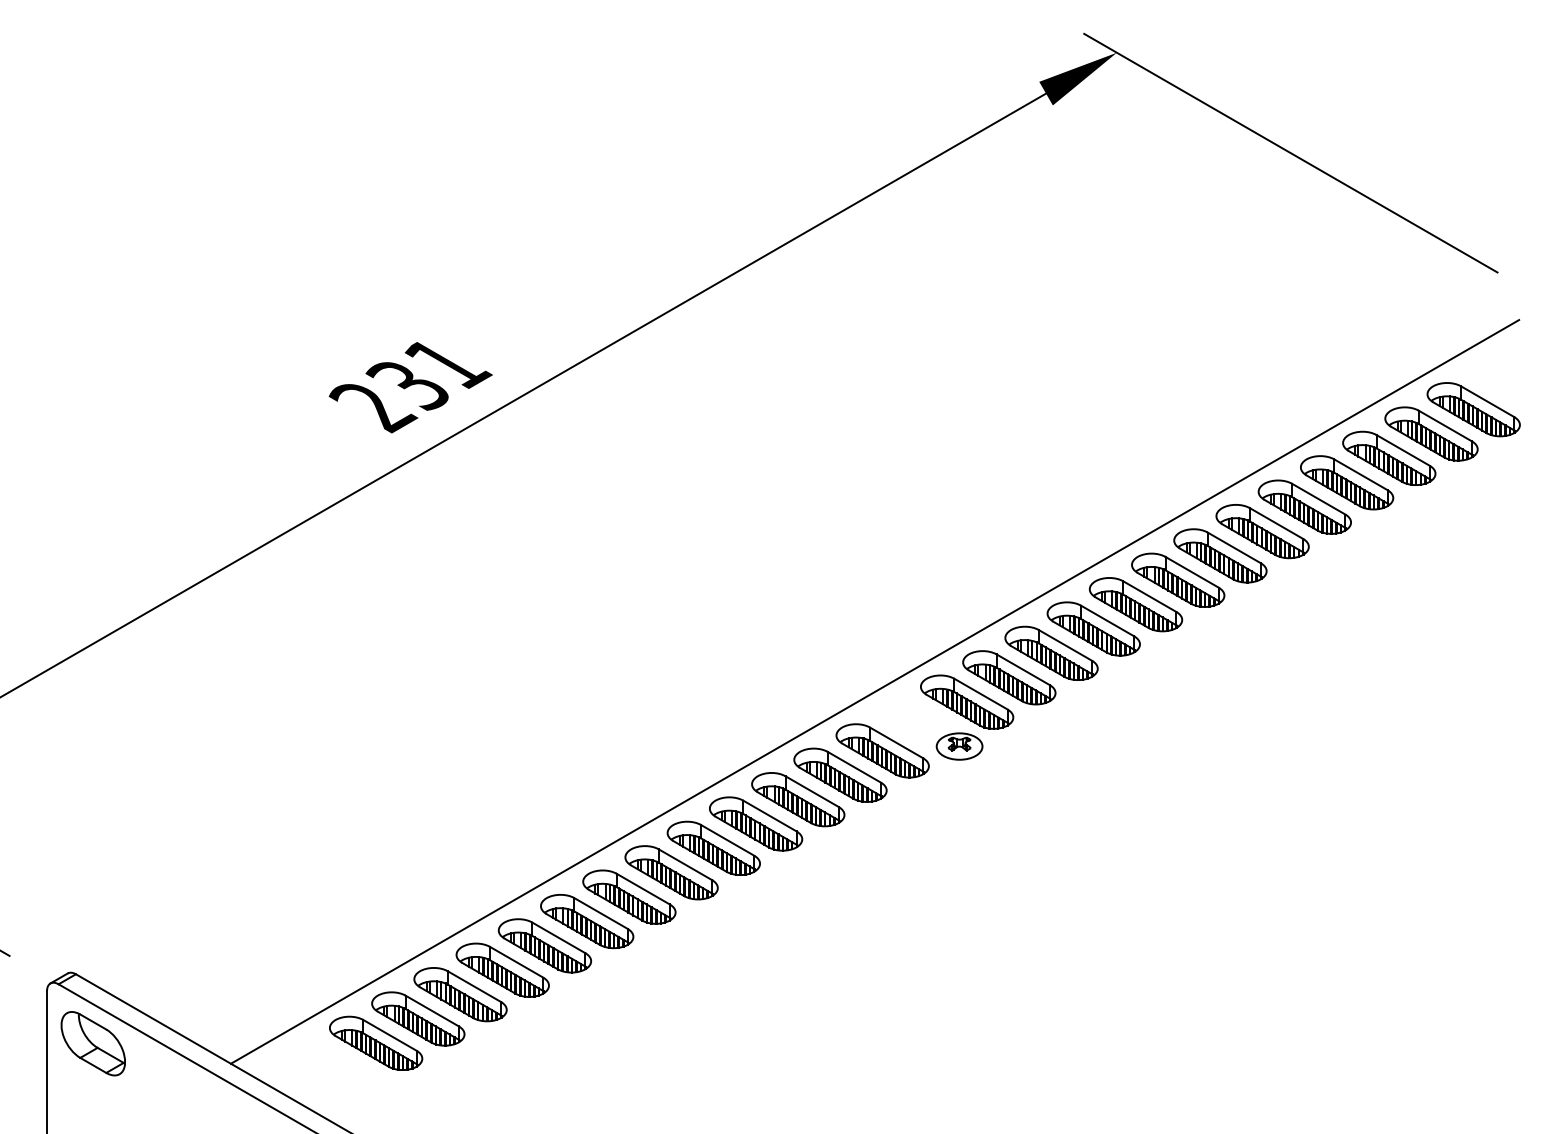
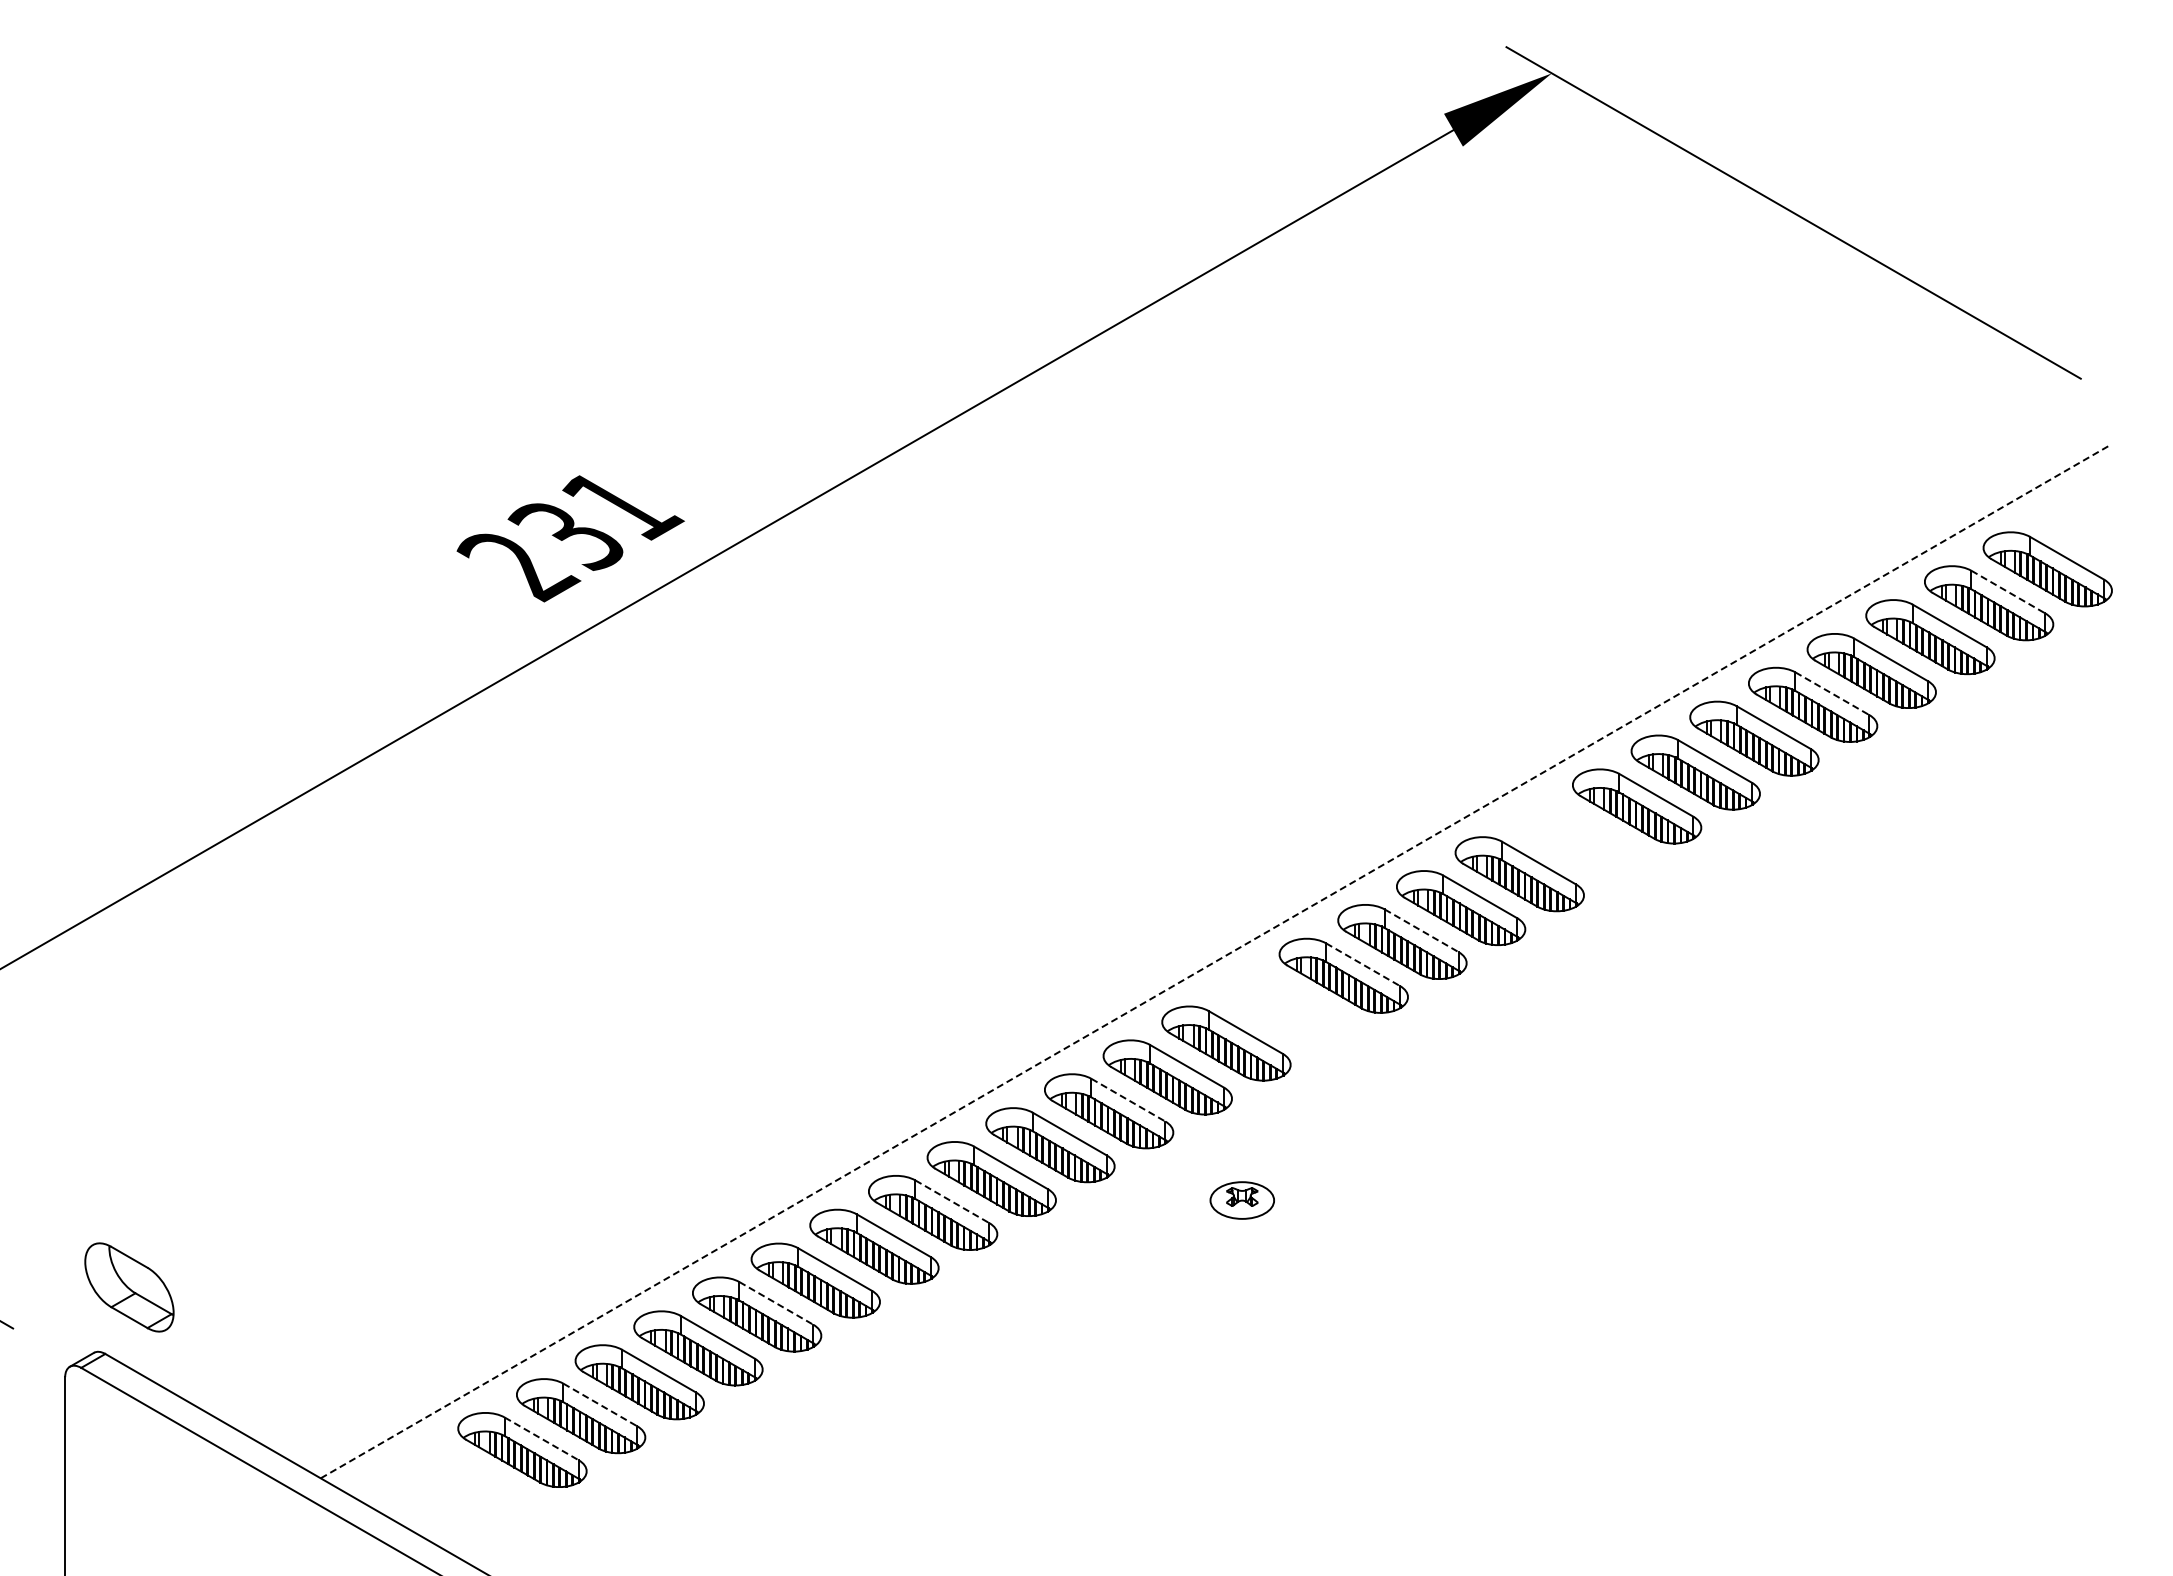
line: (1445, 426) -> (2008, 592), solid -> dashed
line: (1318, 498) -> (1832, 693), solid -> dashed
part: (1136, 604) -> (1578, 840), removed
line: (1023, 669) -> (1421, 930), solid -> dashed
line: (874, 691) -> (1215, 961), solid -> dashed
line: (981, 694) -> (1363, 964), solid -> dashed
part: (959, 746) -> (1241, 1200), moved
line: (812, 791) -> (1128, 1100), solid -> dashed
line: (685, 864) -> (952, 1201), solid -> dashed
line: (558, 937) -> (776, 1303), solid -> dashed
line: (432, 1011) -> (600, 1405), solid -> dashed
line: (389, 1035) -> (541, 1438), solid -> dashed
part: (93, 1043) -> (129, 1287), moved

